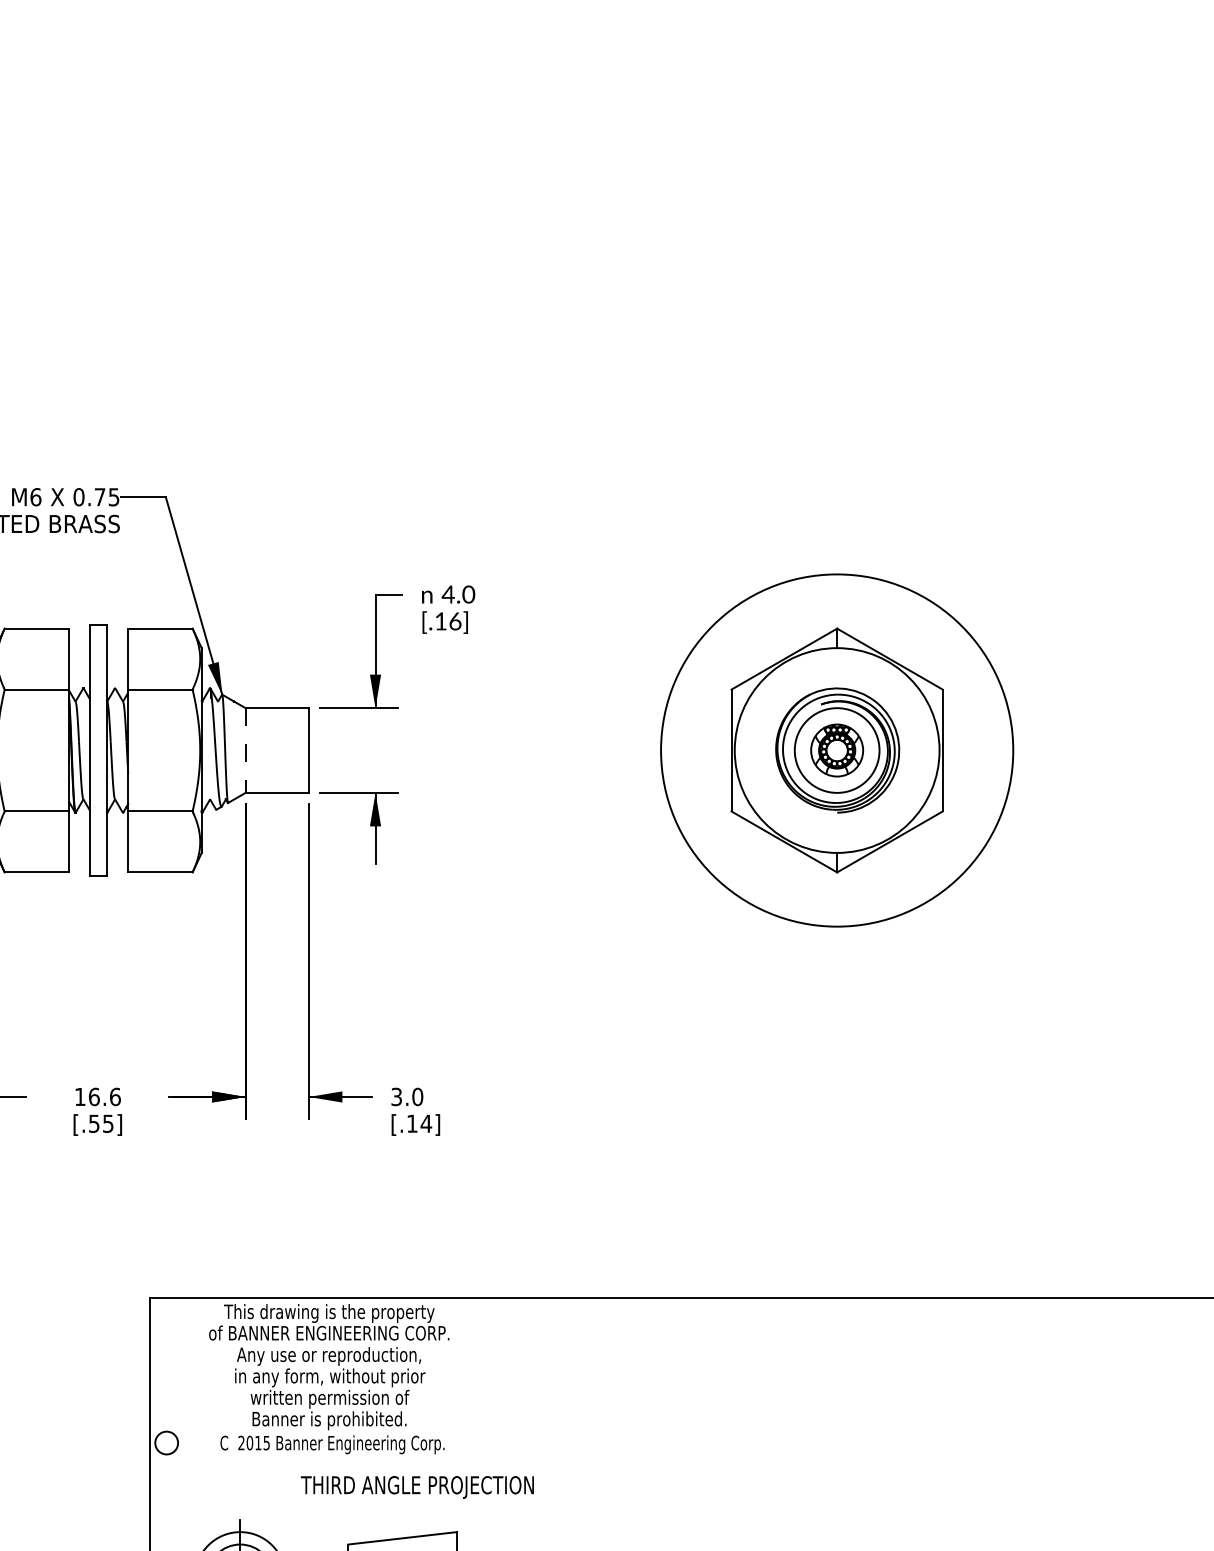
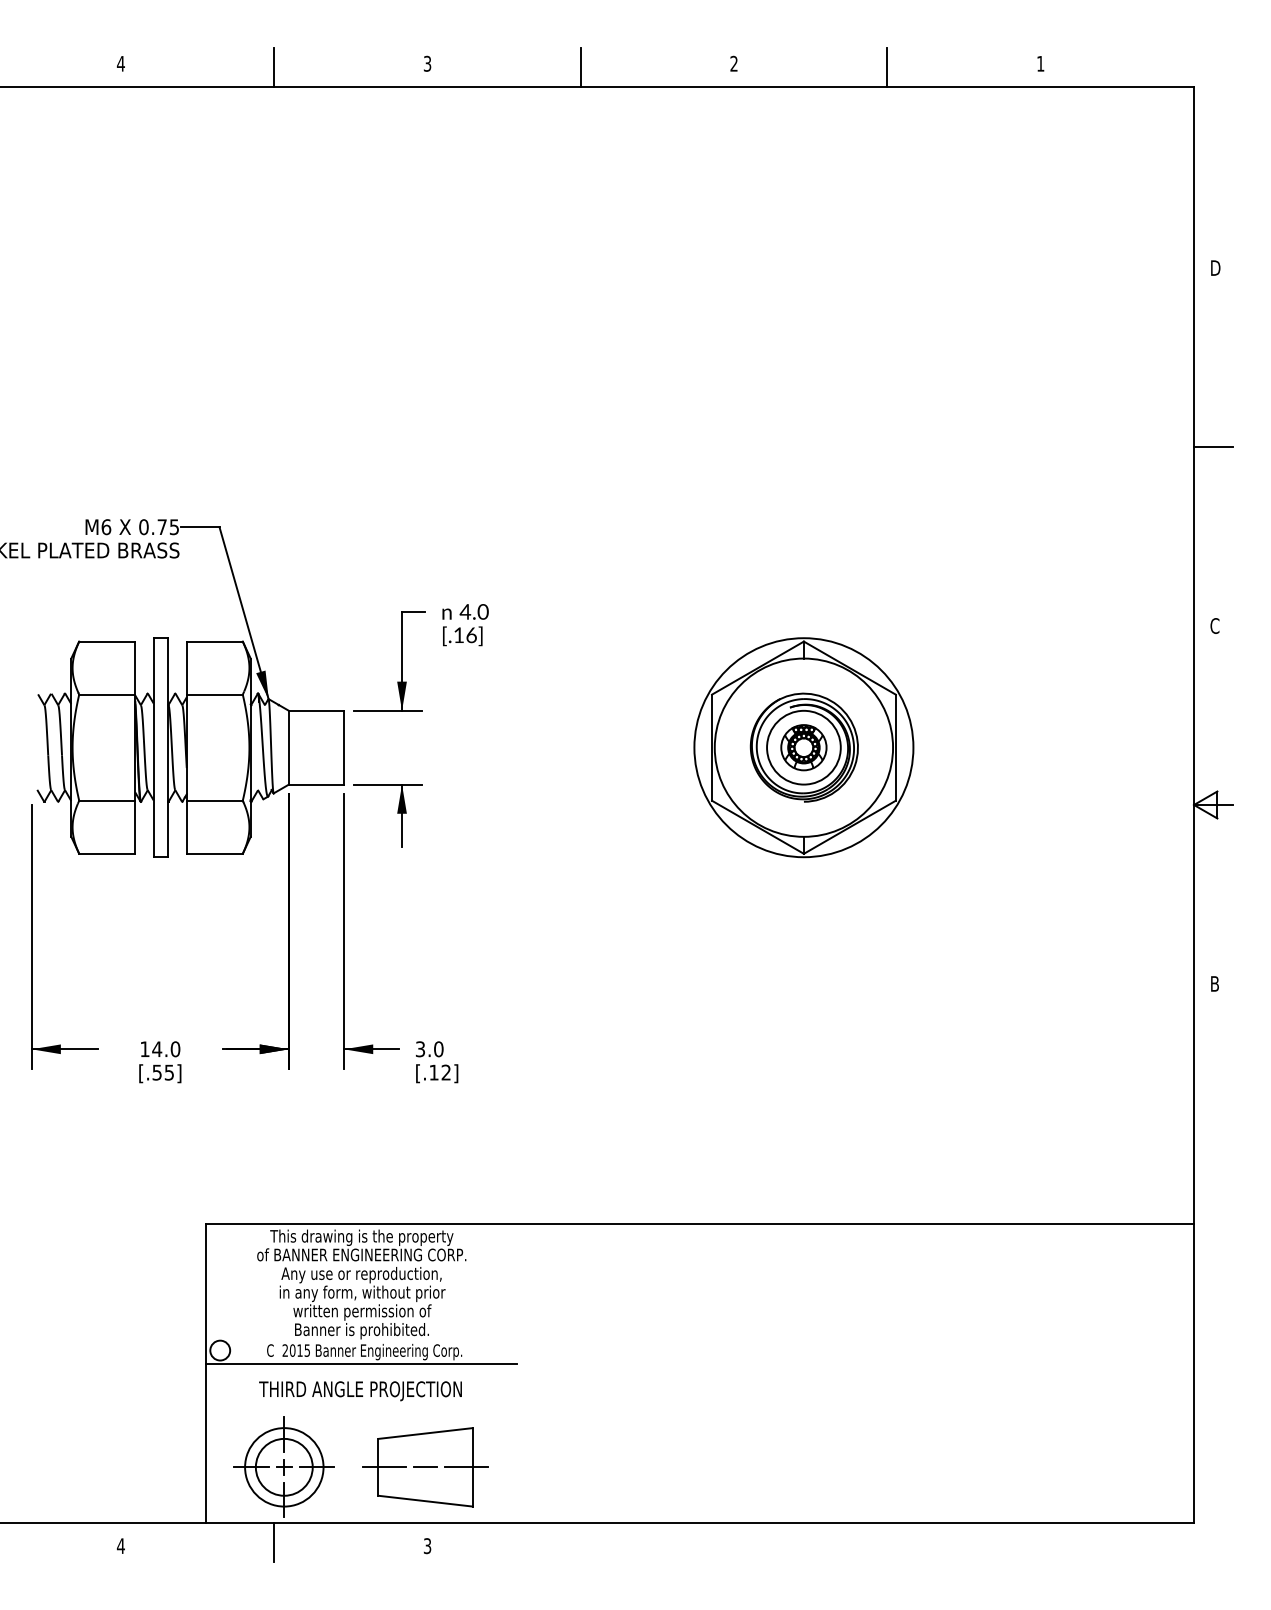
line: (245, 750) -> (288, 747), dashed -> solid
circle: (836, 750) -> (803, 747), size x0.71
text: (104, 1097) -> (166, 1049), 16.6 -> 14.0
text: (426, 1123) -> (446, 1072), [.14] -> [.12]
line: (328, 1459) -> (361, 1364), added
text: (417, 1487) -> (360, 1391), moved

